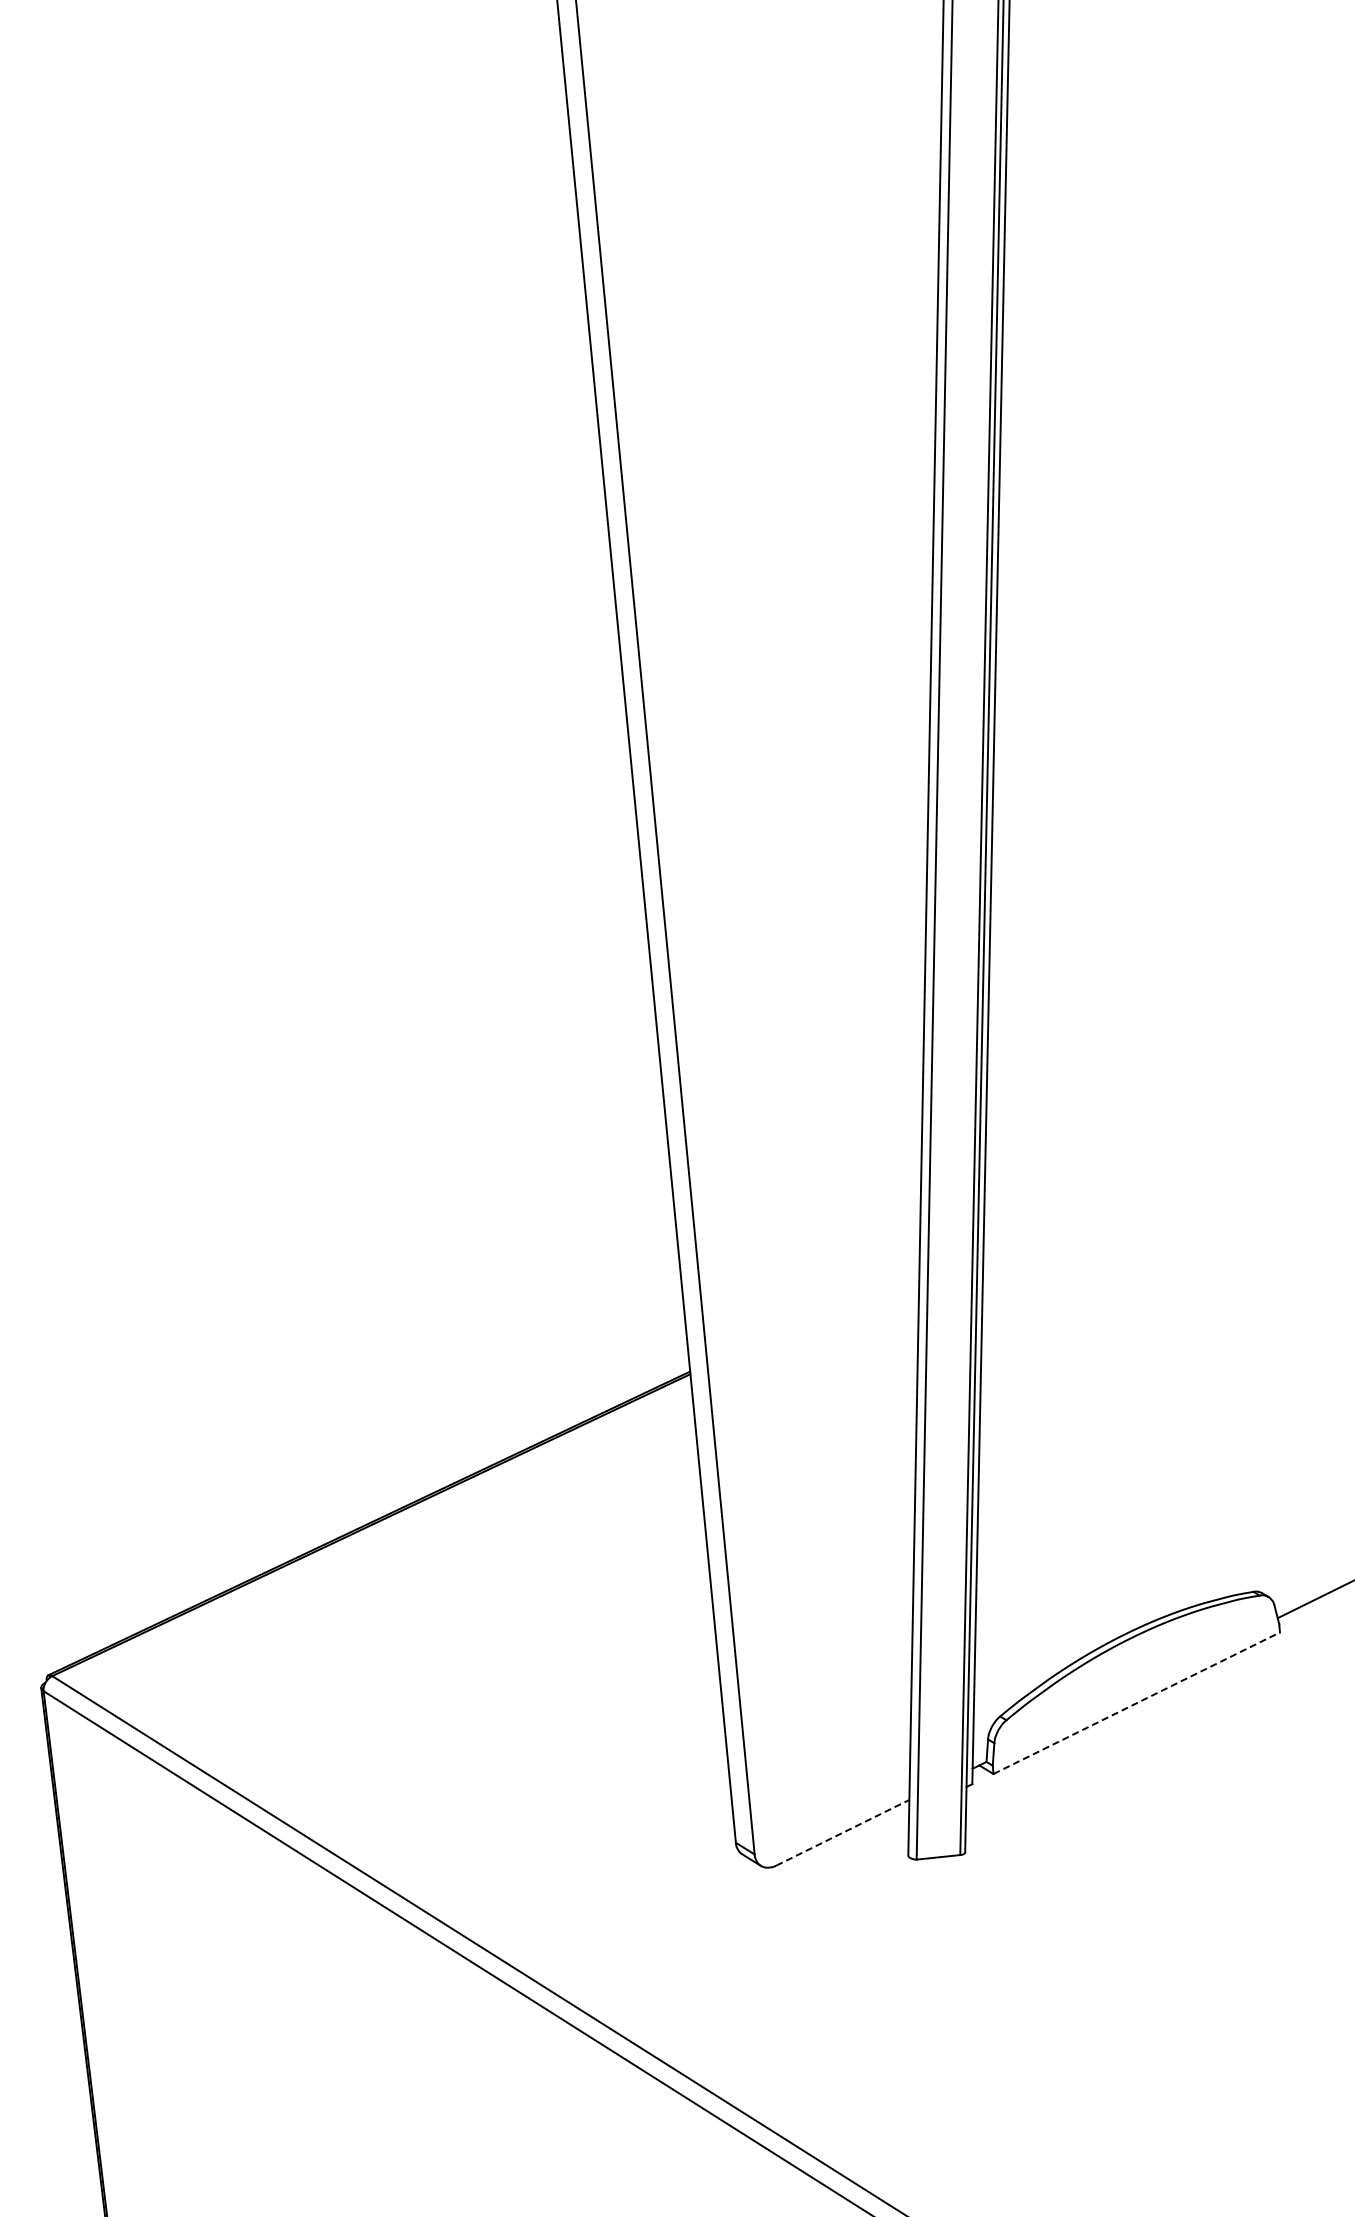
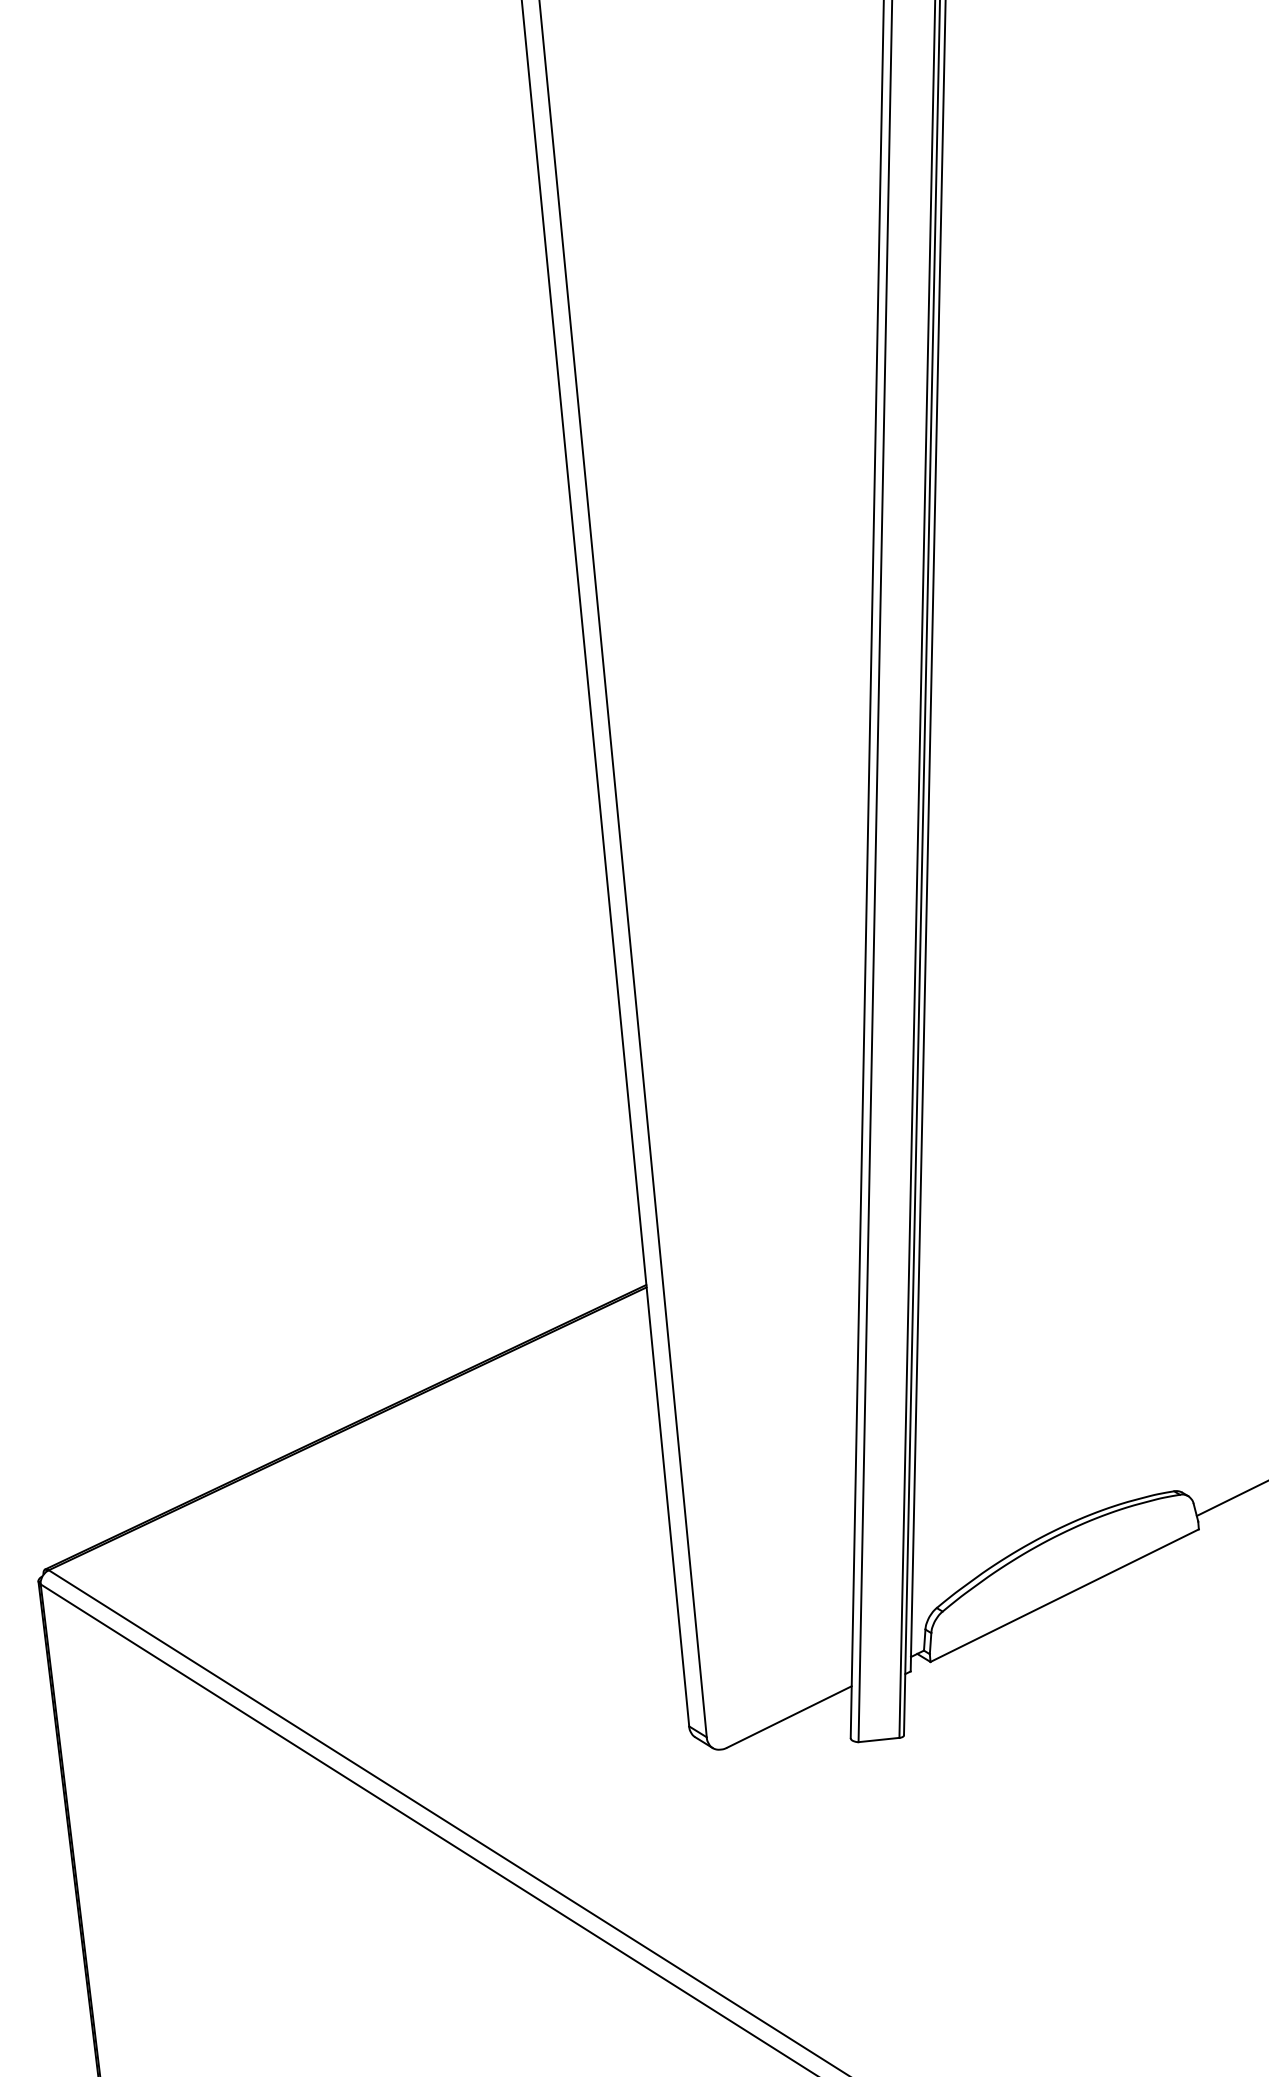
line: (1136, 1703) -> (1064, 1595), dashed -> solid
line: (843, 1832) -> (790, 1716), dashed -> solid

